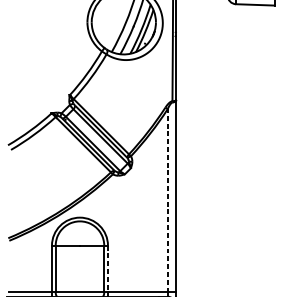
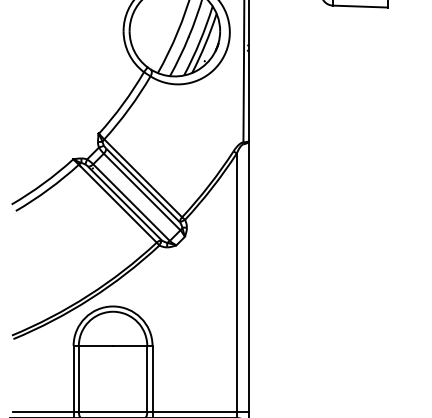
line: (167, 200) -> (236, 282), dashed -> solid
line: (107, 269) -> (152, 379), dashed -> solid

